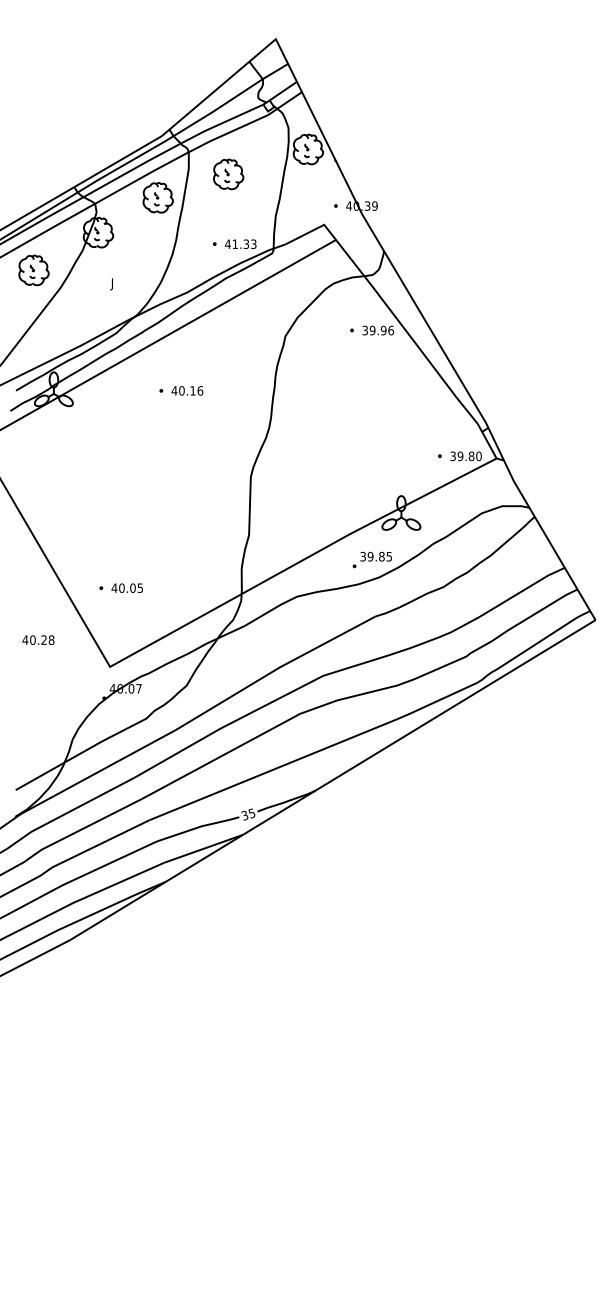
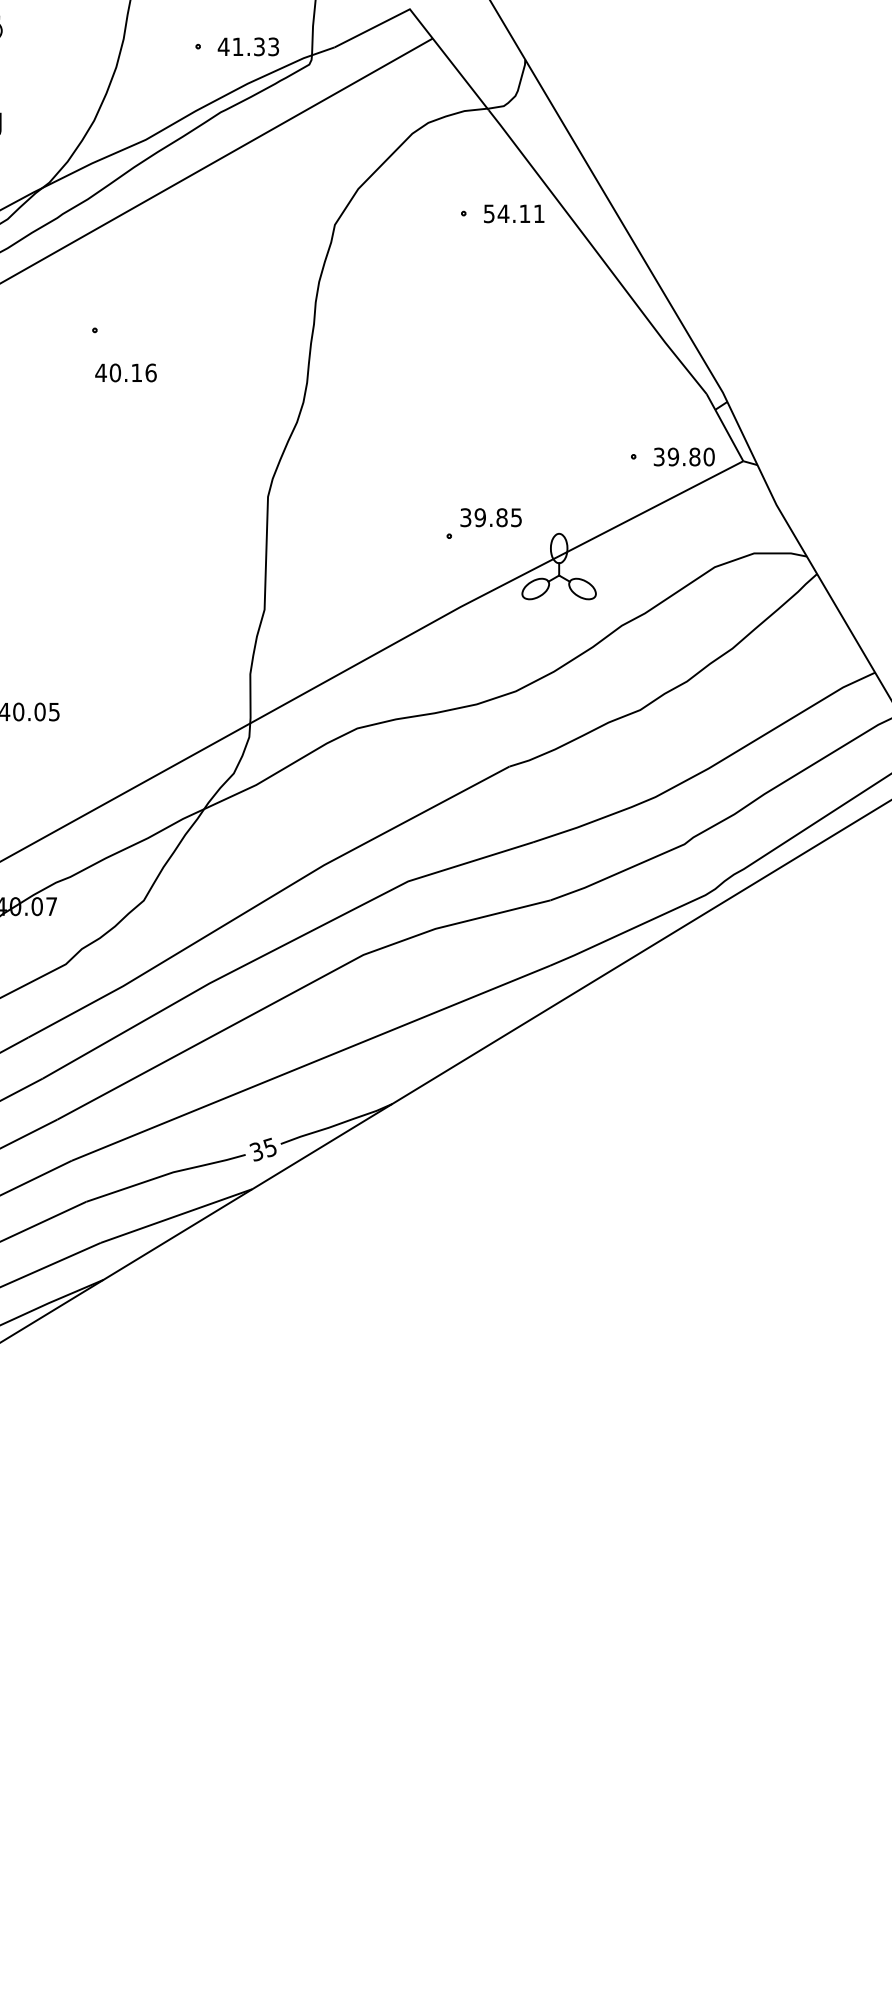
text: (377, 330) -> (512, 213), 39.96 -> 54.11
text: (187, 390) -> (126, 372), moved
part: (371, 559) -> (481, 523), moved

